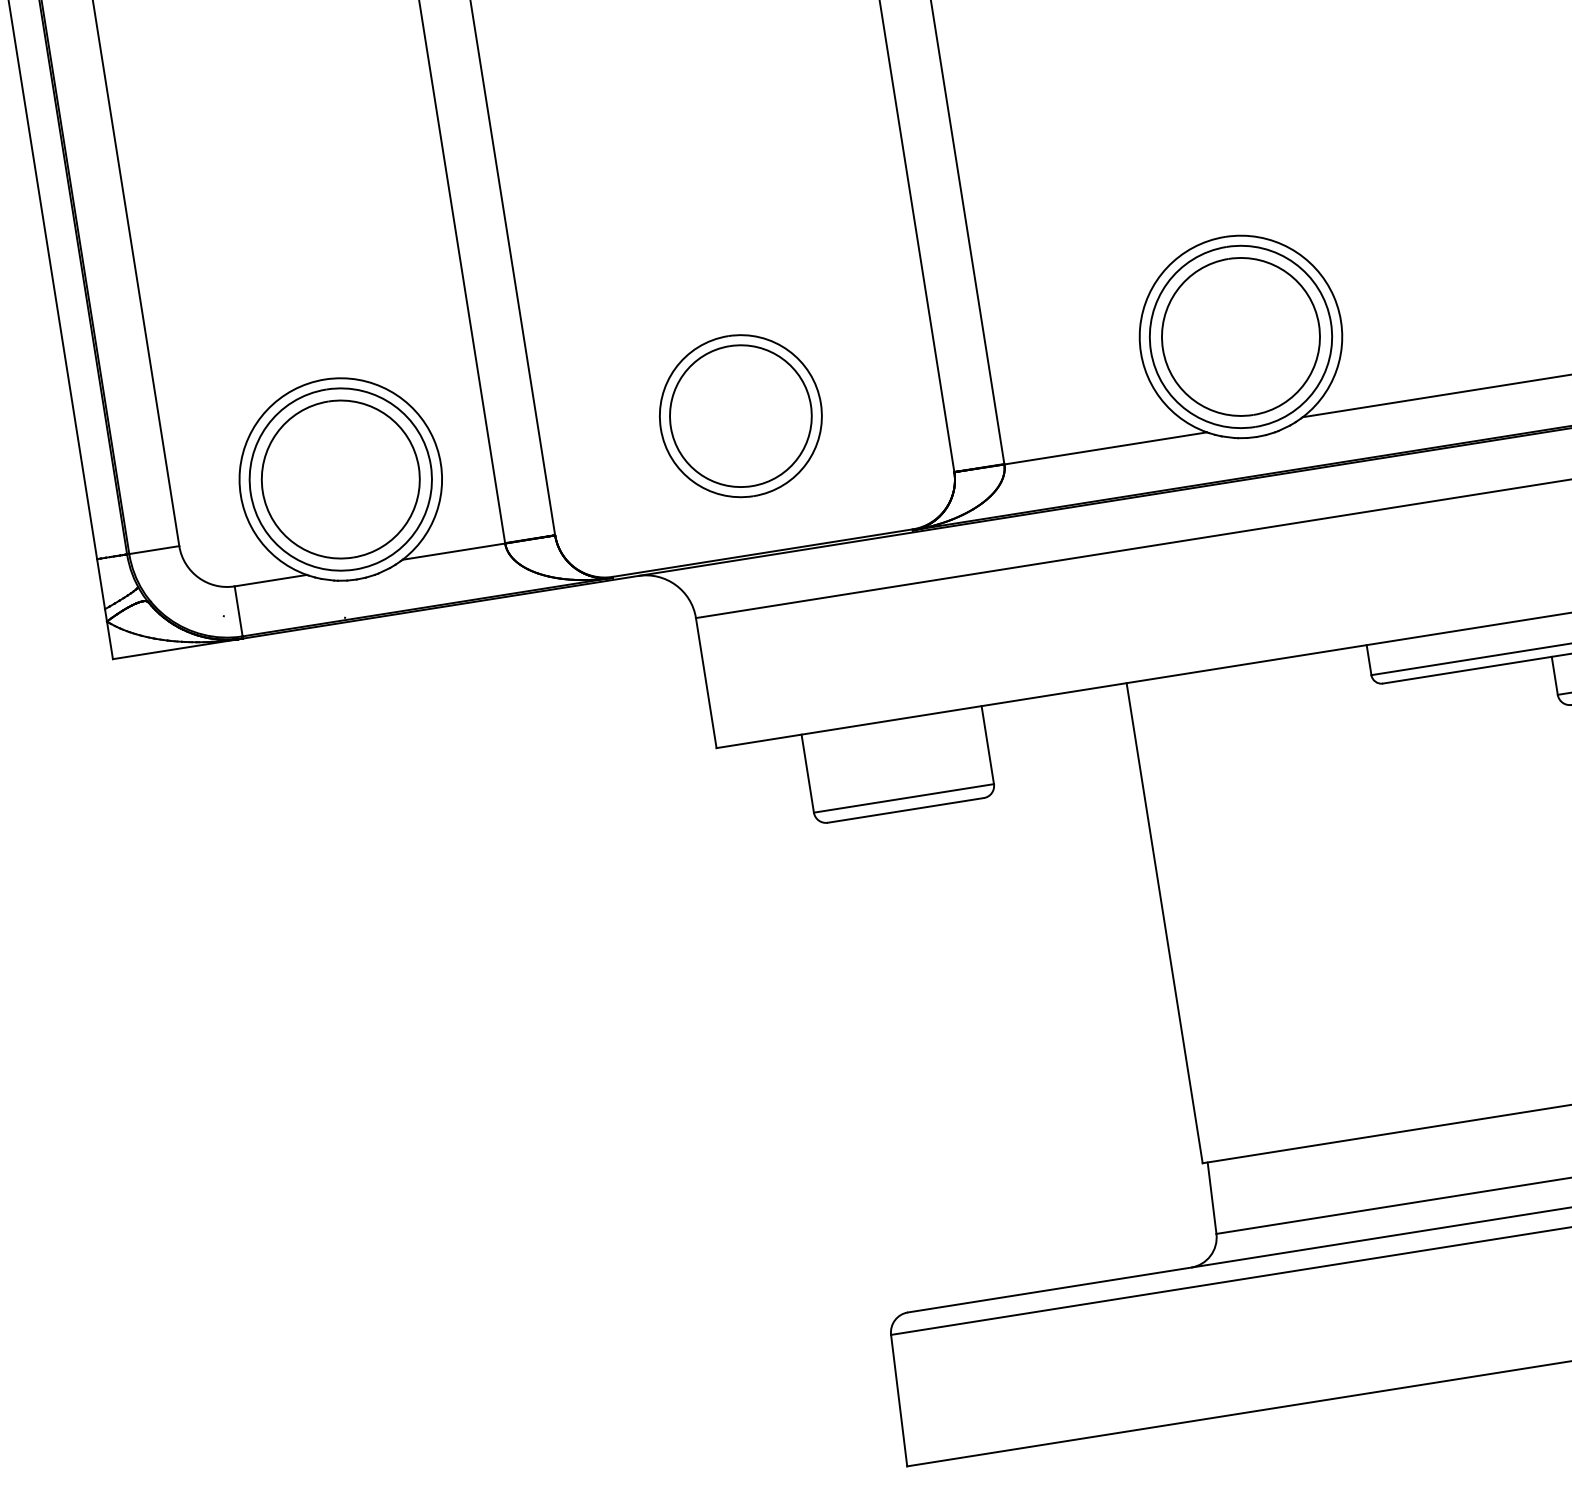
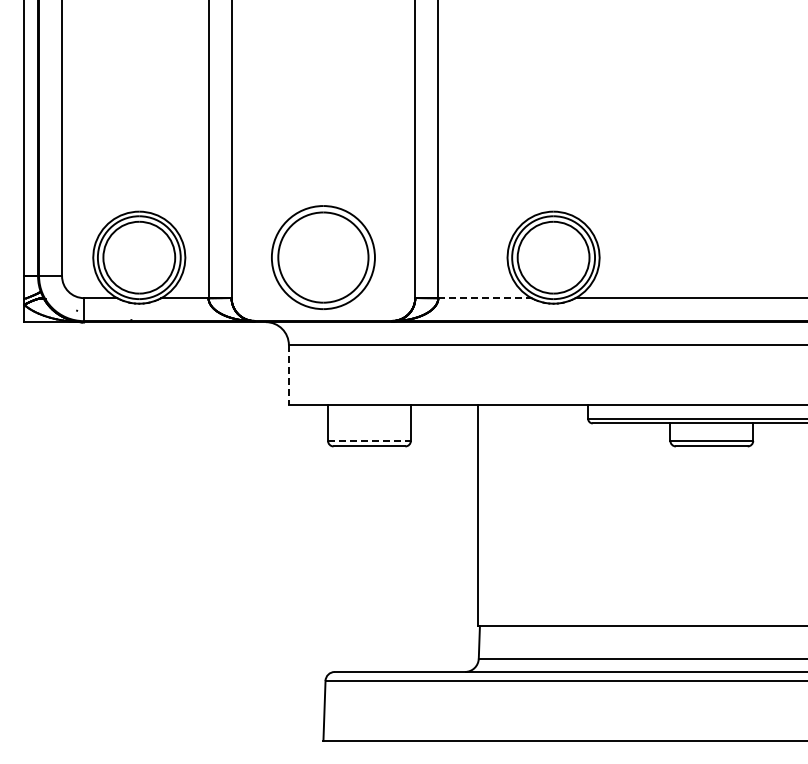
part: (740, 415) -> (323, 257), size x1.4
line: (1104, 449) -> (484, 298), solid -> dashed
line: (705, 684) -> (288, 375), solid -> dashed
line: (903, 797) -> (369, 440), solid -> dashed

